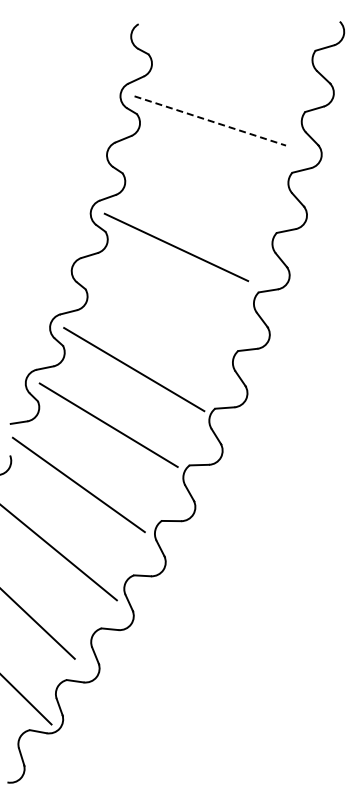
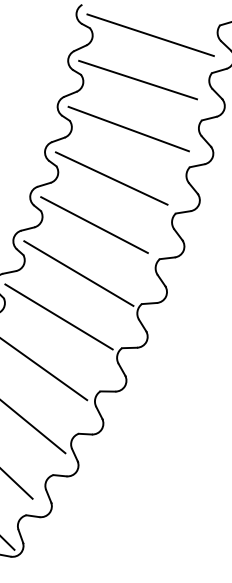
line: (226, 63) -> (150, 35), added
line: (210, 120) -> (138, 79), dashed -> solid
line: (198, 183) -> (128, 128), added
line: (153, 307) -> (93, 225), added

